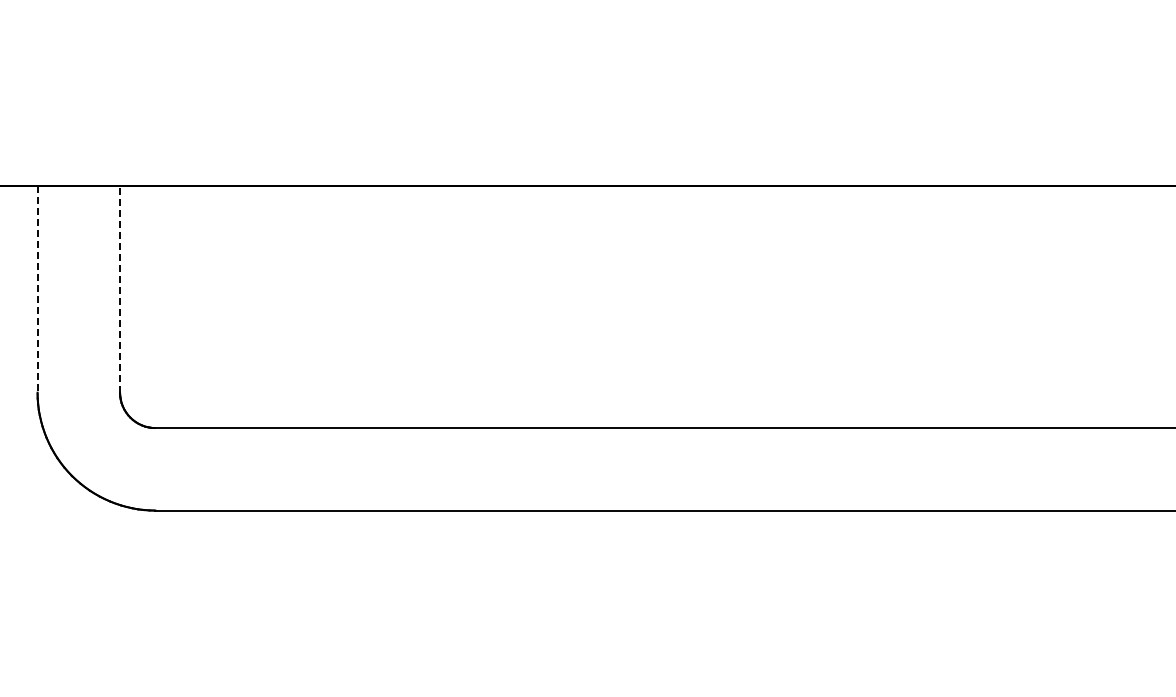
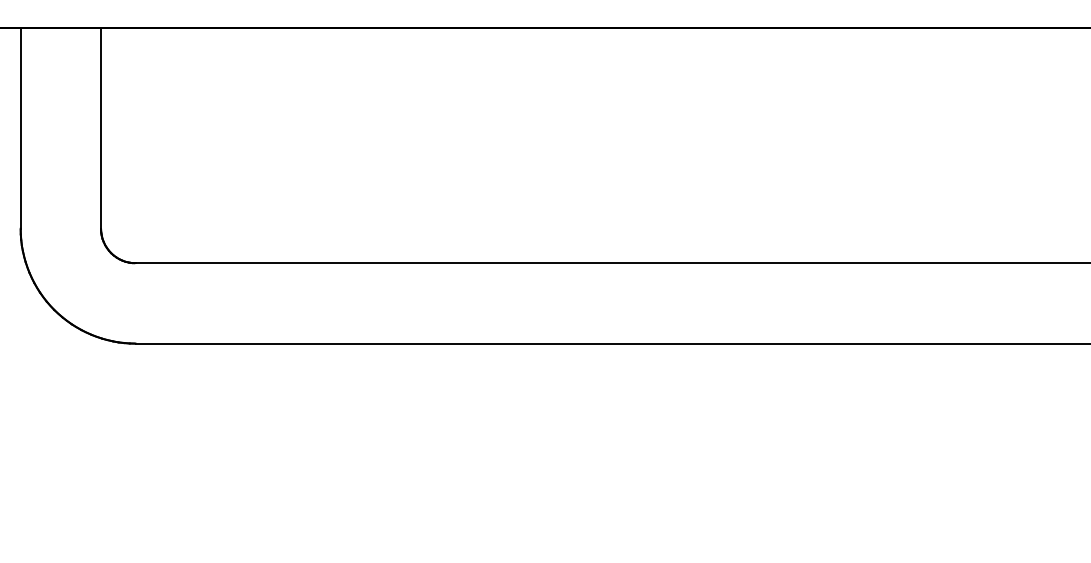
line: (120, 289) -> (101, 128), dashed -> solid
line: (37, 290) -> (20, 129), dashed -> solid

